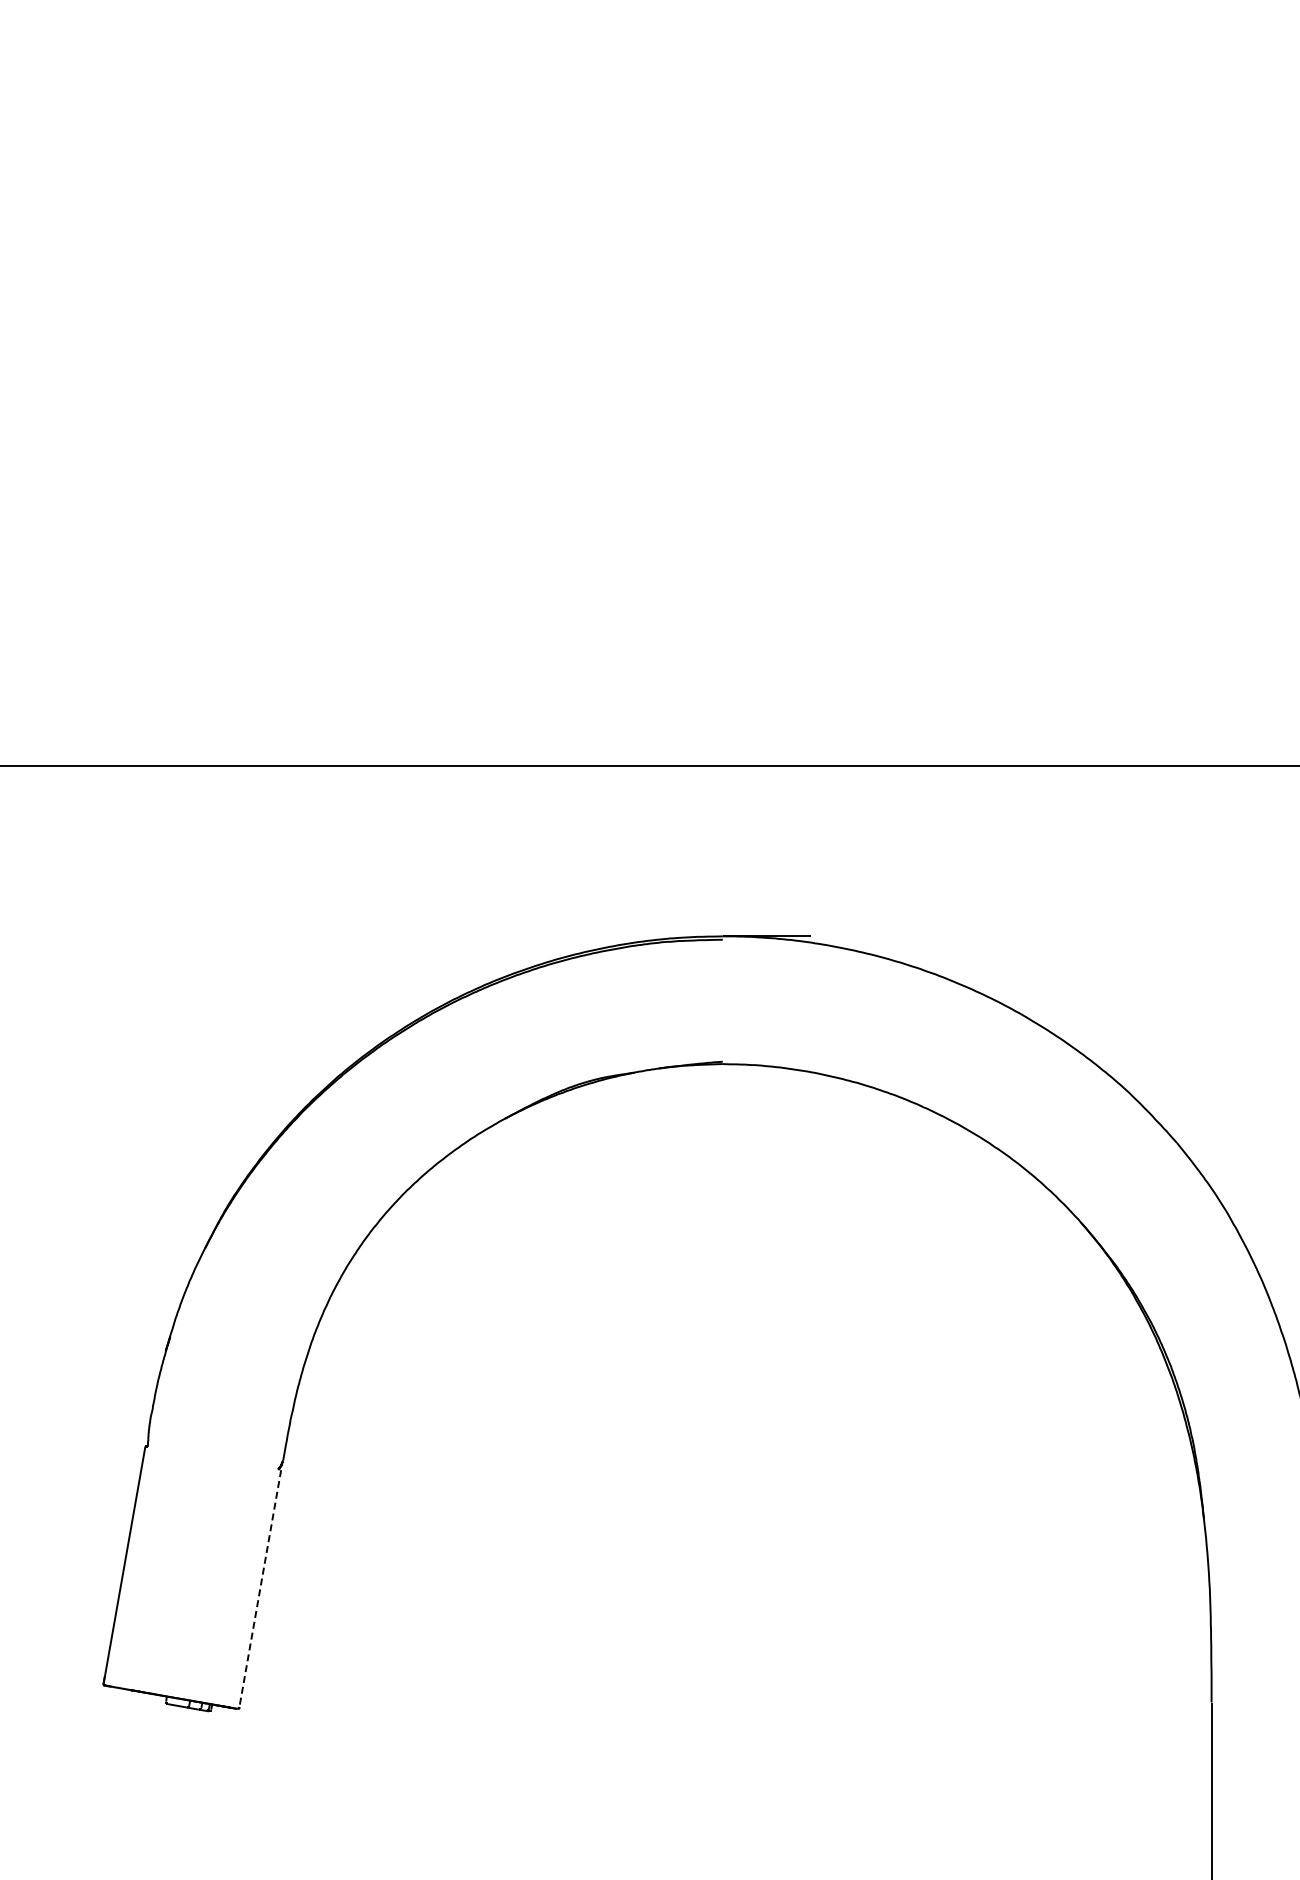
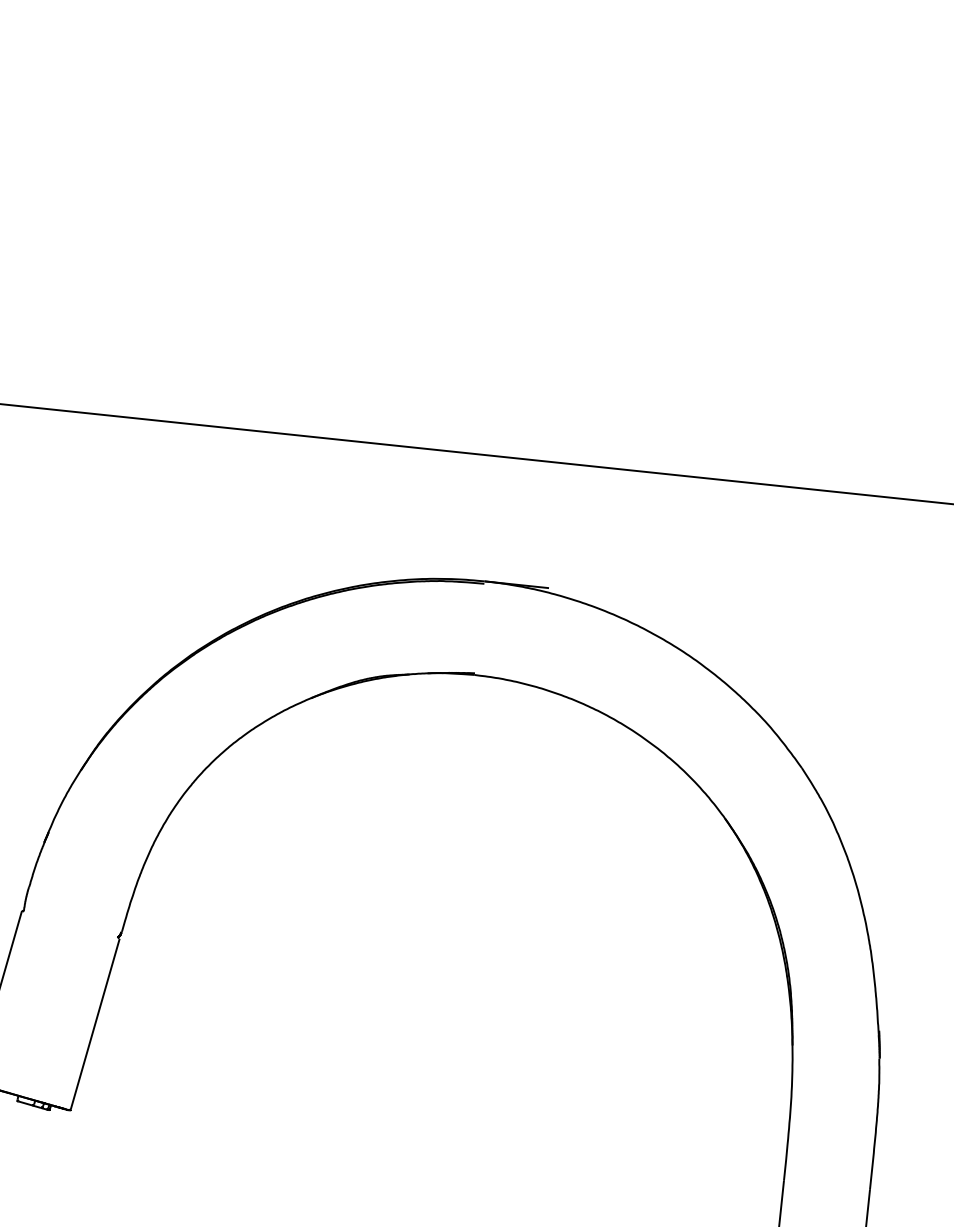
line: (260, 1589) -> (95, 1024), dashed -> solid

